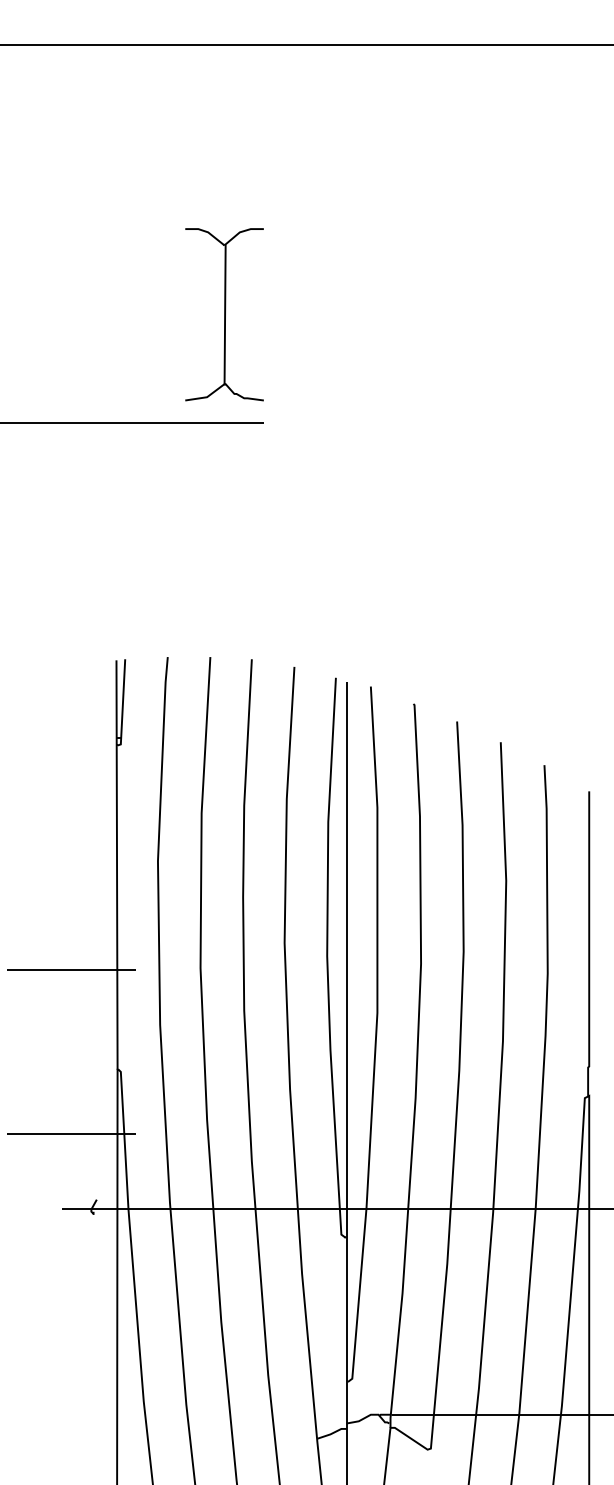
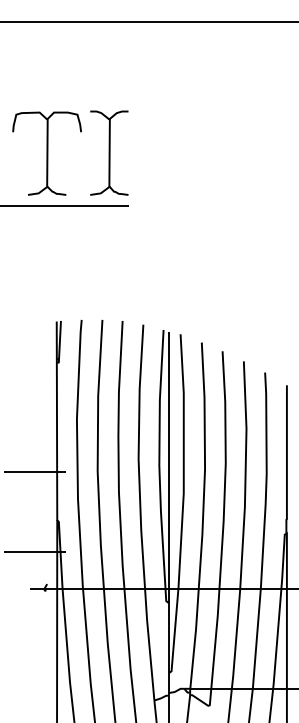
part: (95, 315) -> (46, 153), added

